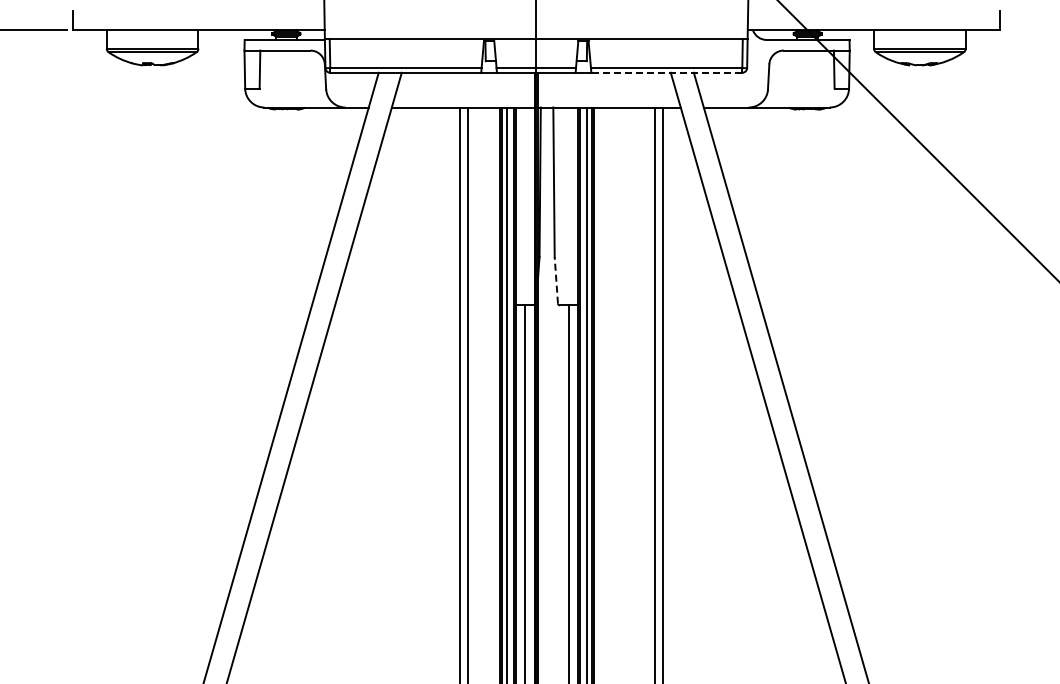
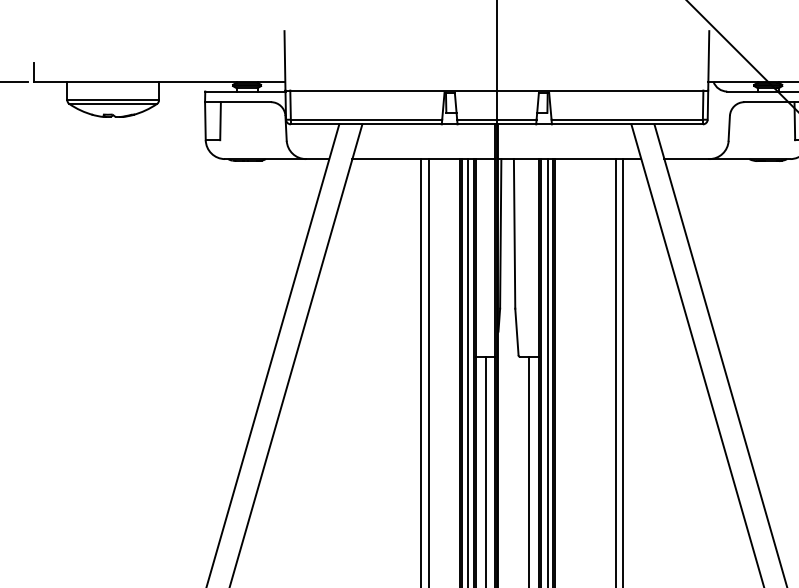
line: (666, 72) -> (627, 124), dashed -> solid
line: (556, 279) -> (517, 331), dashed -> solid

